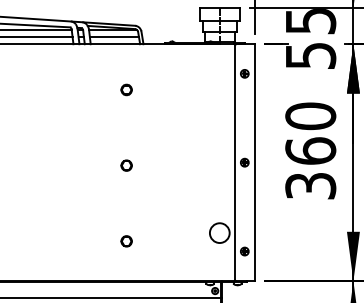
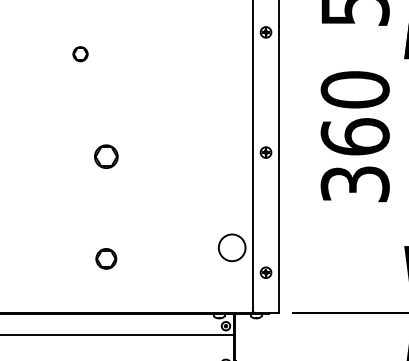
part: (126, 89) -> (80, 53), moved
part: (126, 165) -> (106, 156), size x1.6
part: (126, 241) -> (106, 259), size x1.4

